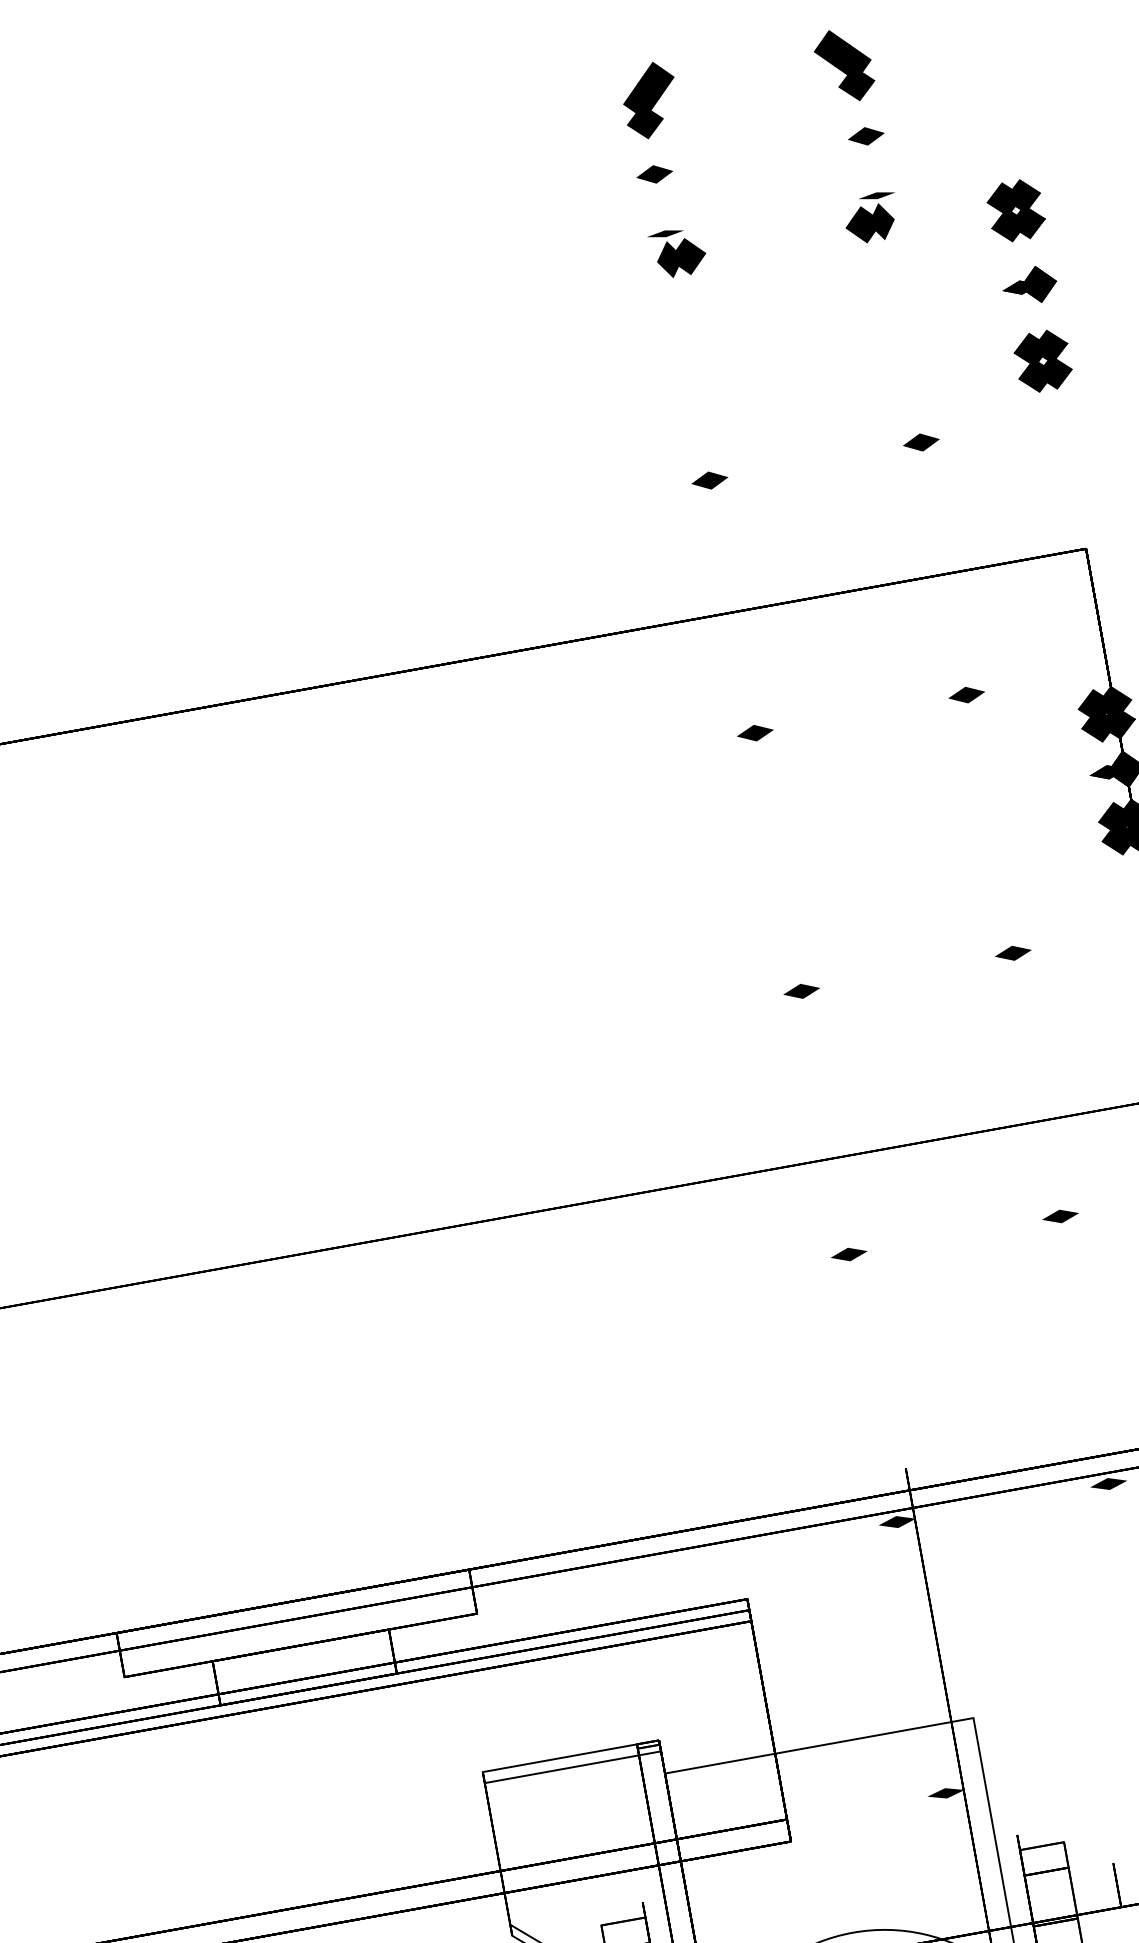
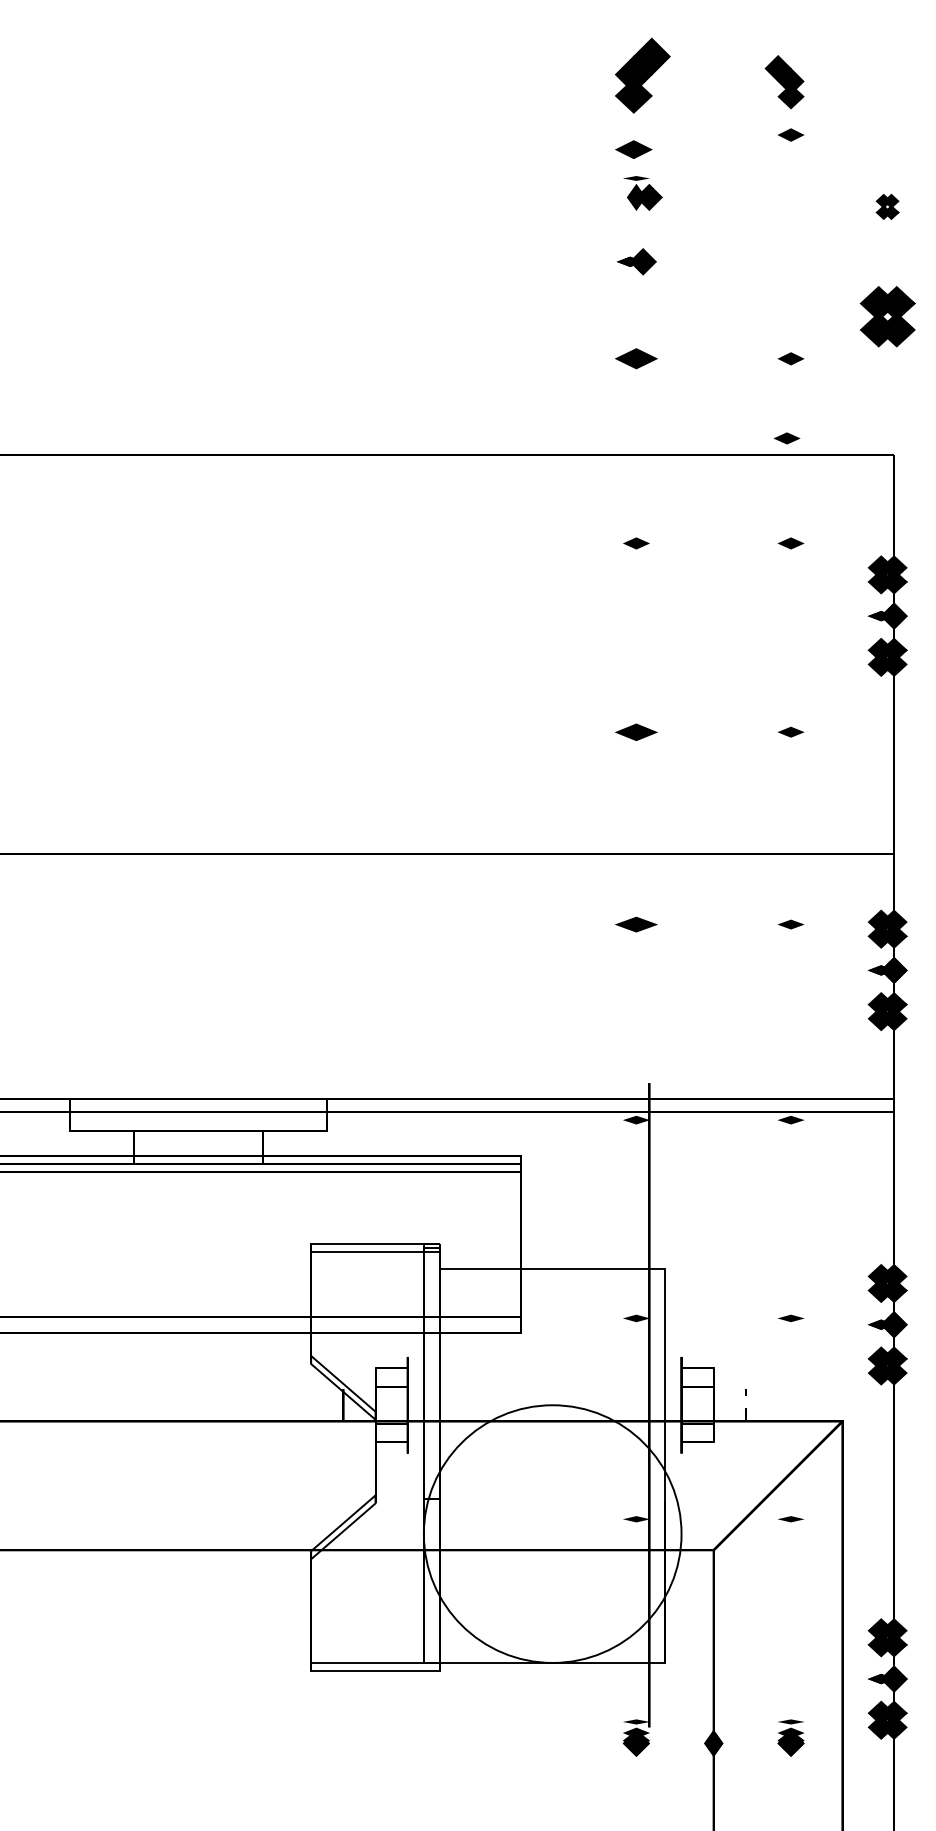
part: (654, 122) -> (642, 98), size x1.4
part: (1015, 210) -> (887, 206), size x0.6
part: (870, 218) -> (783, 193), removed
part: (1029, 285) -> (636, 261), moved
part: (1042, 360) -> (887, 316), size x1.4
part: (709, 480) -> (636, 358), size x1.6
part: (934, 552) -> (786, 438), added
part: (801, 990) -> (636, 731), size x1.6
part: (849, 1254) -> (636, 924), size x1.6
circle: (1116, 1885) -> (745, 1405), solid -> dashed

